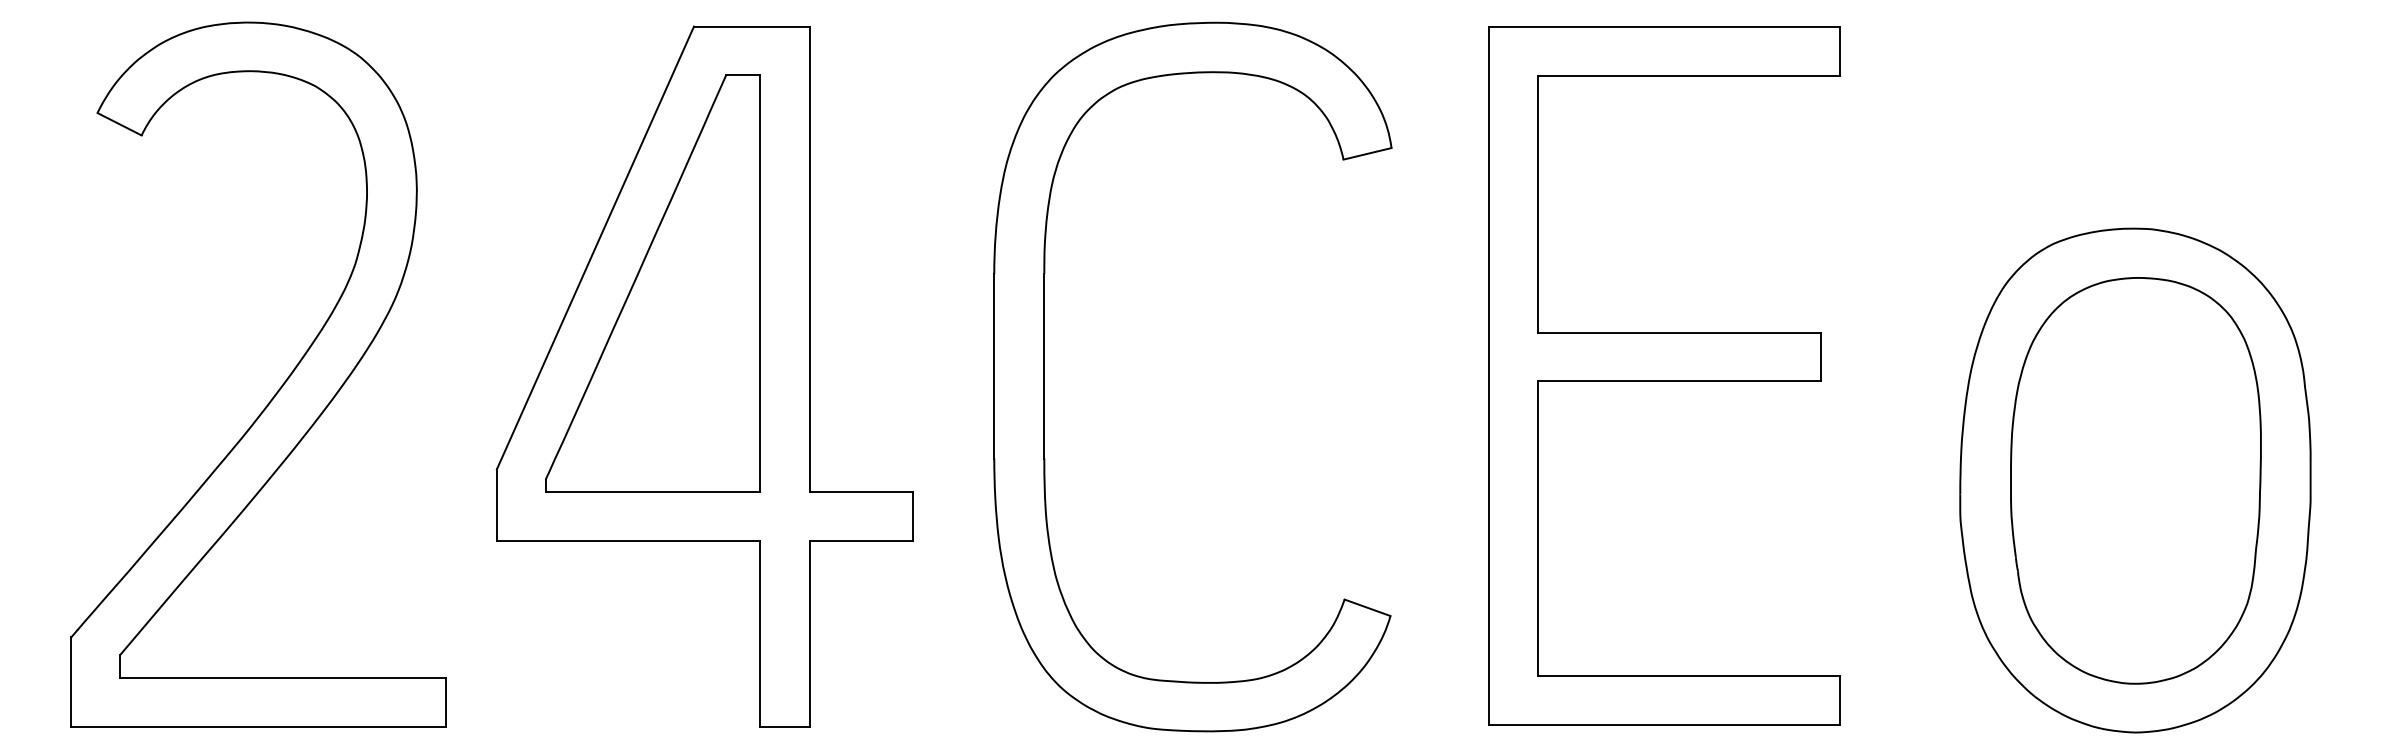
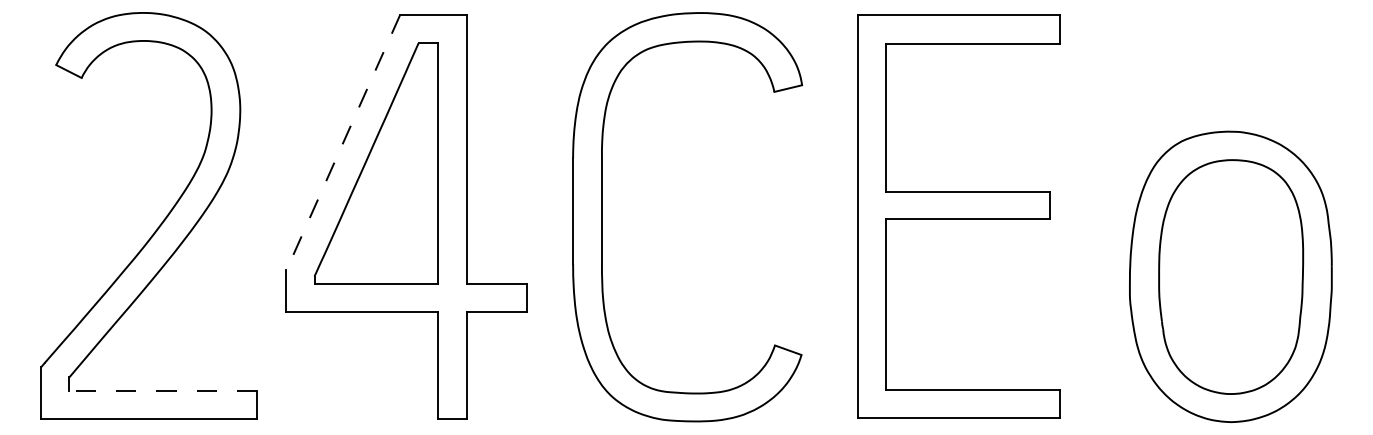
line: (595, 247) -> (343, 142), solid -> dashed
line: (283, 677) -> (163, 390), solid -> dashed

